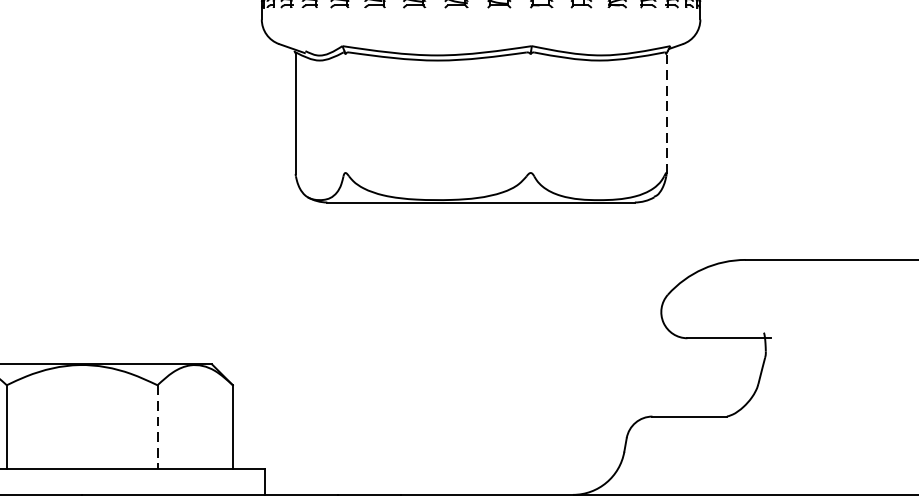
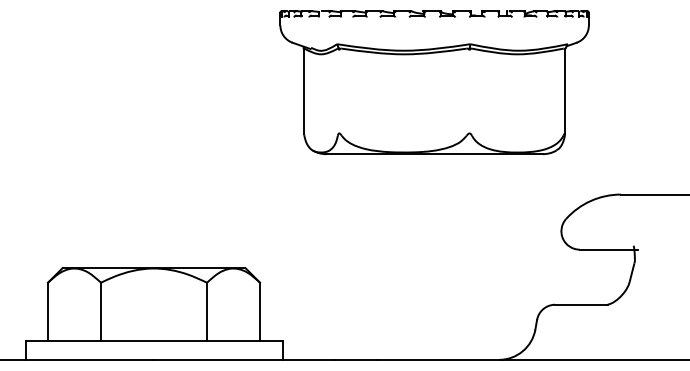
line: (667, 113) -> (565, 91), dashed -> solid
line: (158, 427) -> (207, 312), dashed -> solid

